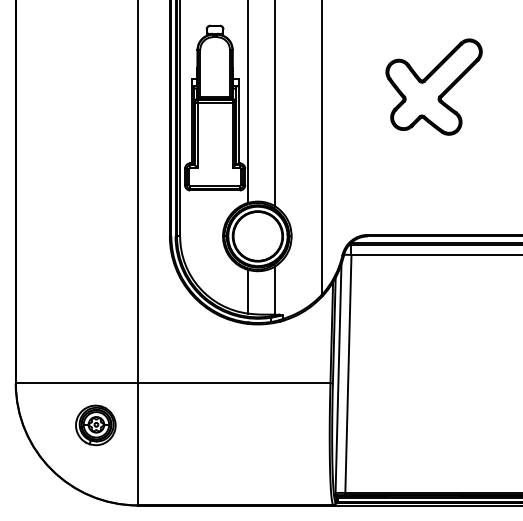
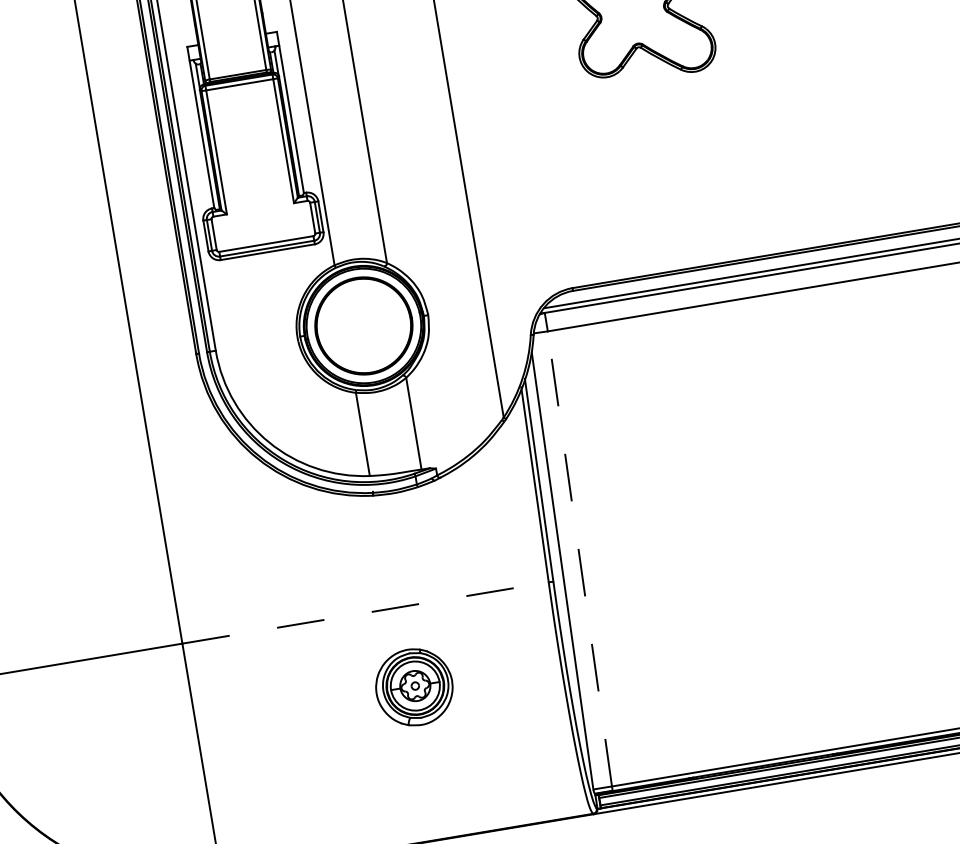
line: (348, 373) -> (579, 558), solid -> dashed
line: (234, 383) -> (366, 613), solid -> dashed
part: (95, 425) -> (413, 687), moved

